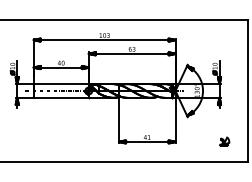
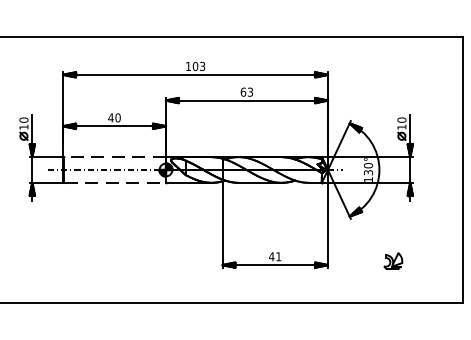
line: (61, 84) -> (114, 157), solid -> dashed
line: (62, 97) -> (116, 182), solid -> dashed
part: (224, 141) -> (393, 260), moved

